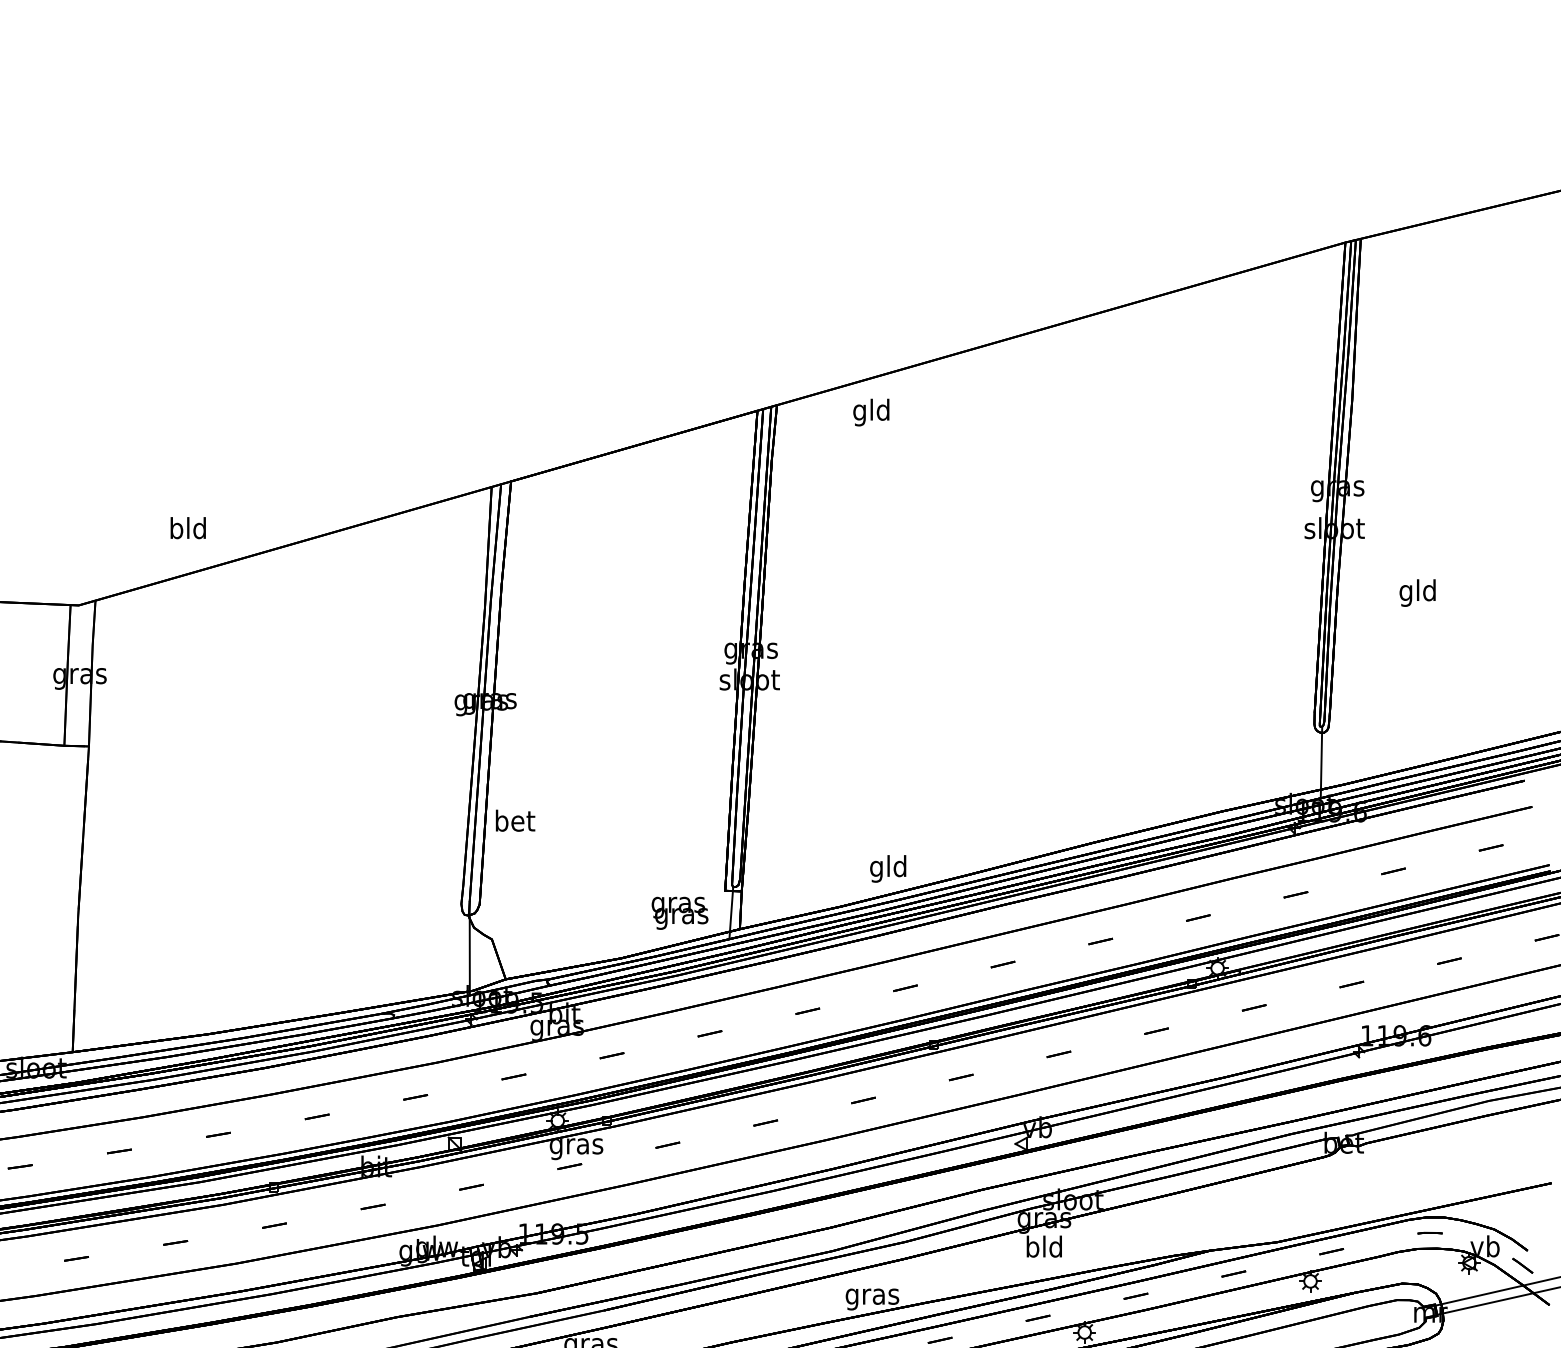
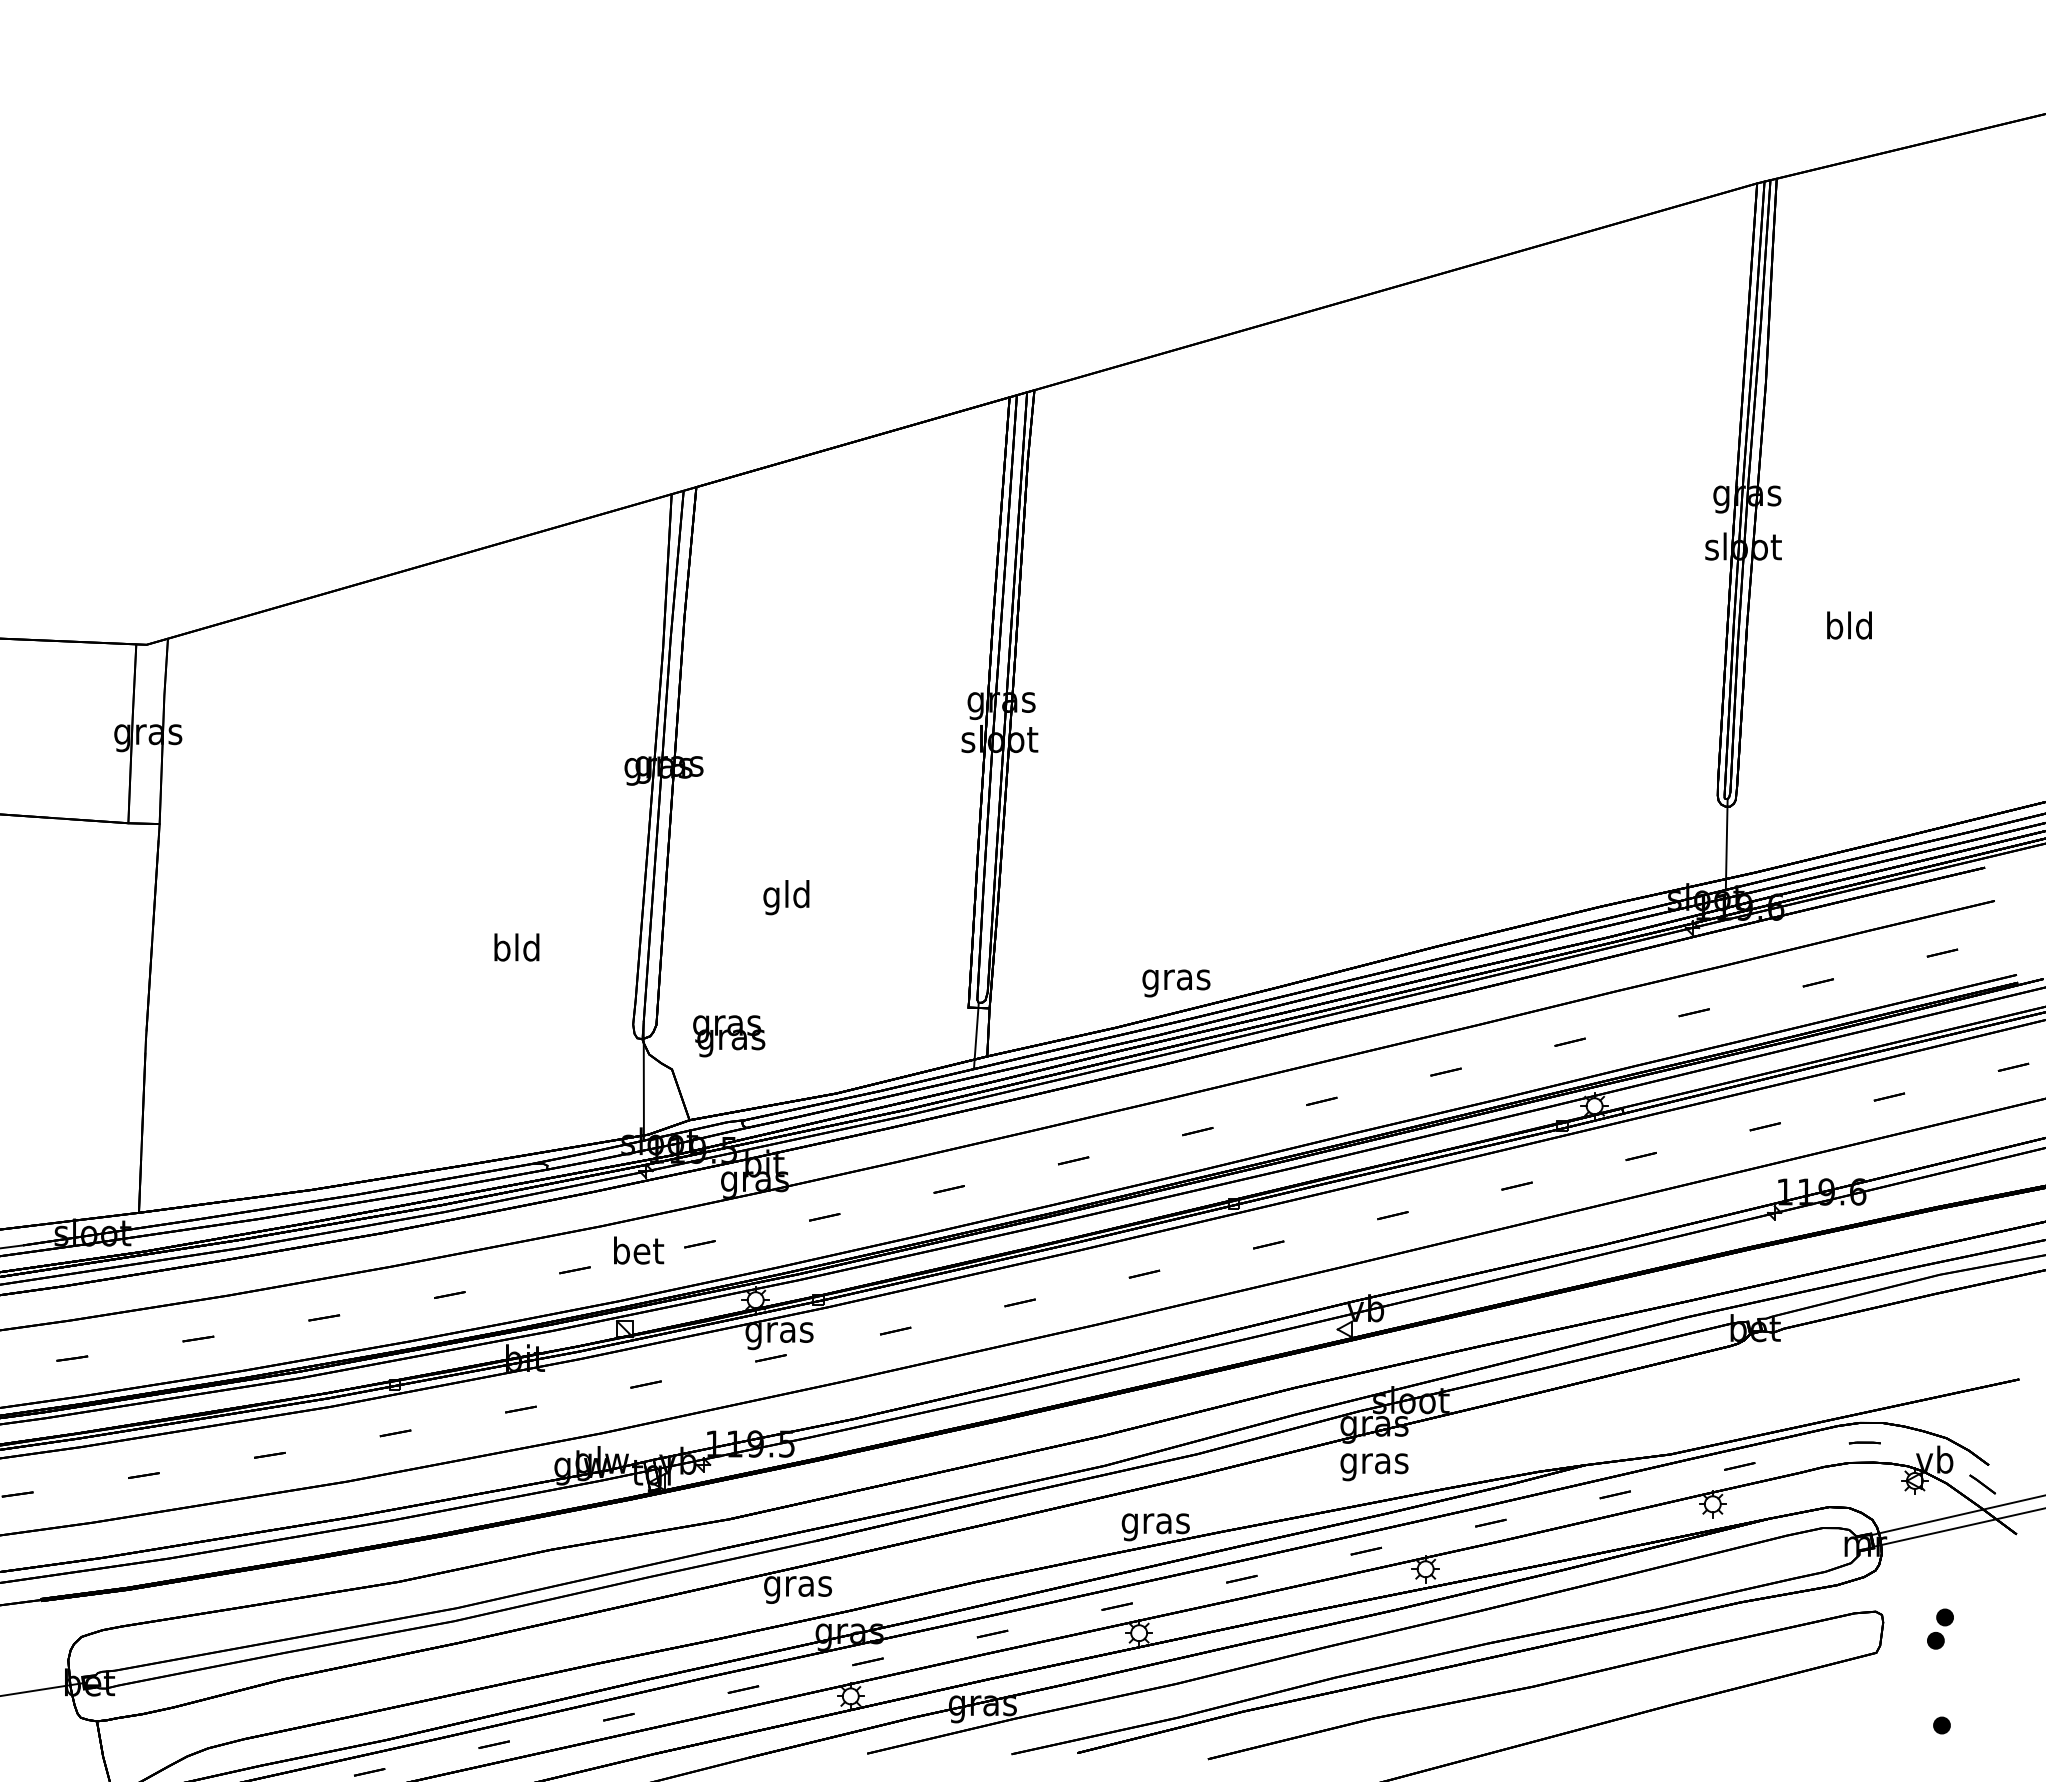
text: (871, 412) -> (786, 897), moved
text: (187, 528) -> (516, 947), moved
text: (1406, 592) -> (1834, 628), gld -> bld
text: (515, 820) -> (639, 1250), moved
text: (888, 868) -> (1176, 979), gld -> gras
text: (680, 913) -> (729, 1036), moved
text: (1044, 1249) -> (1374, 1463), bld -> gras

